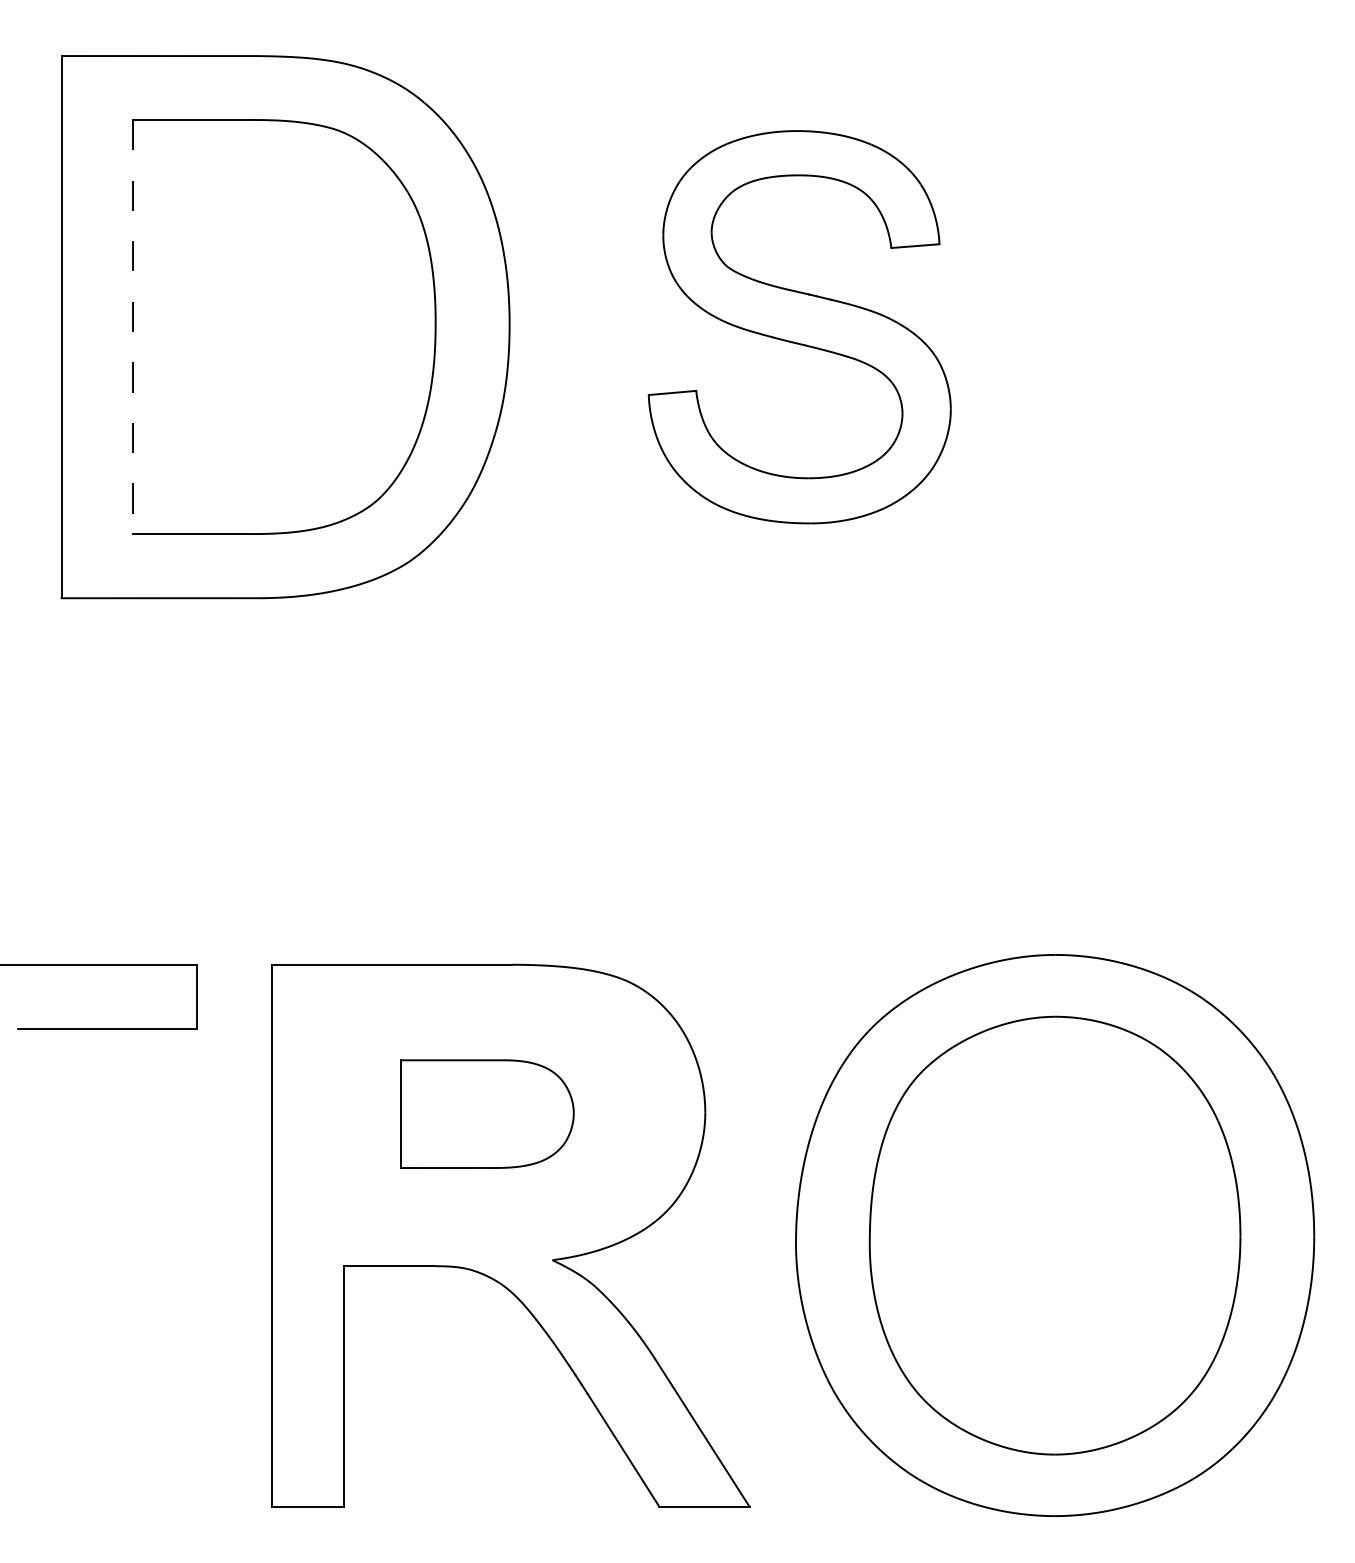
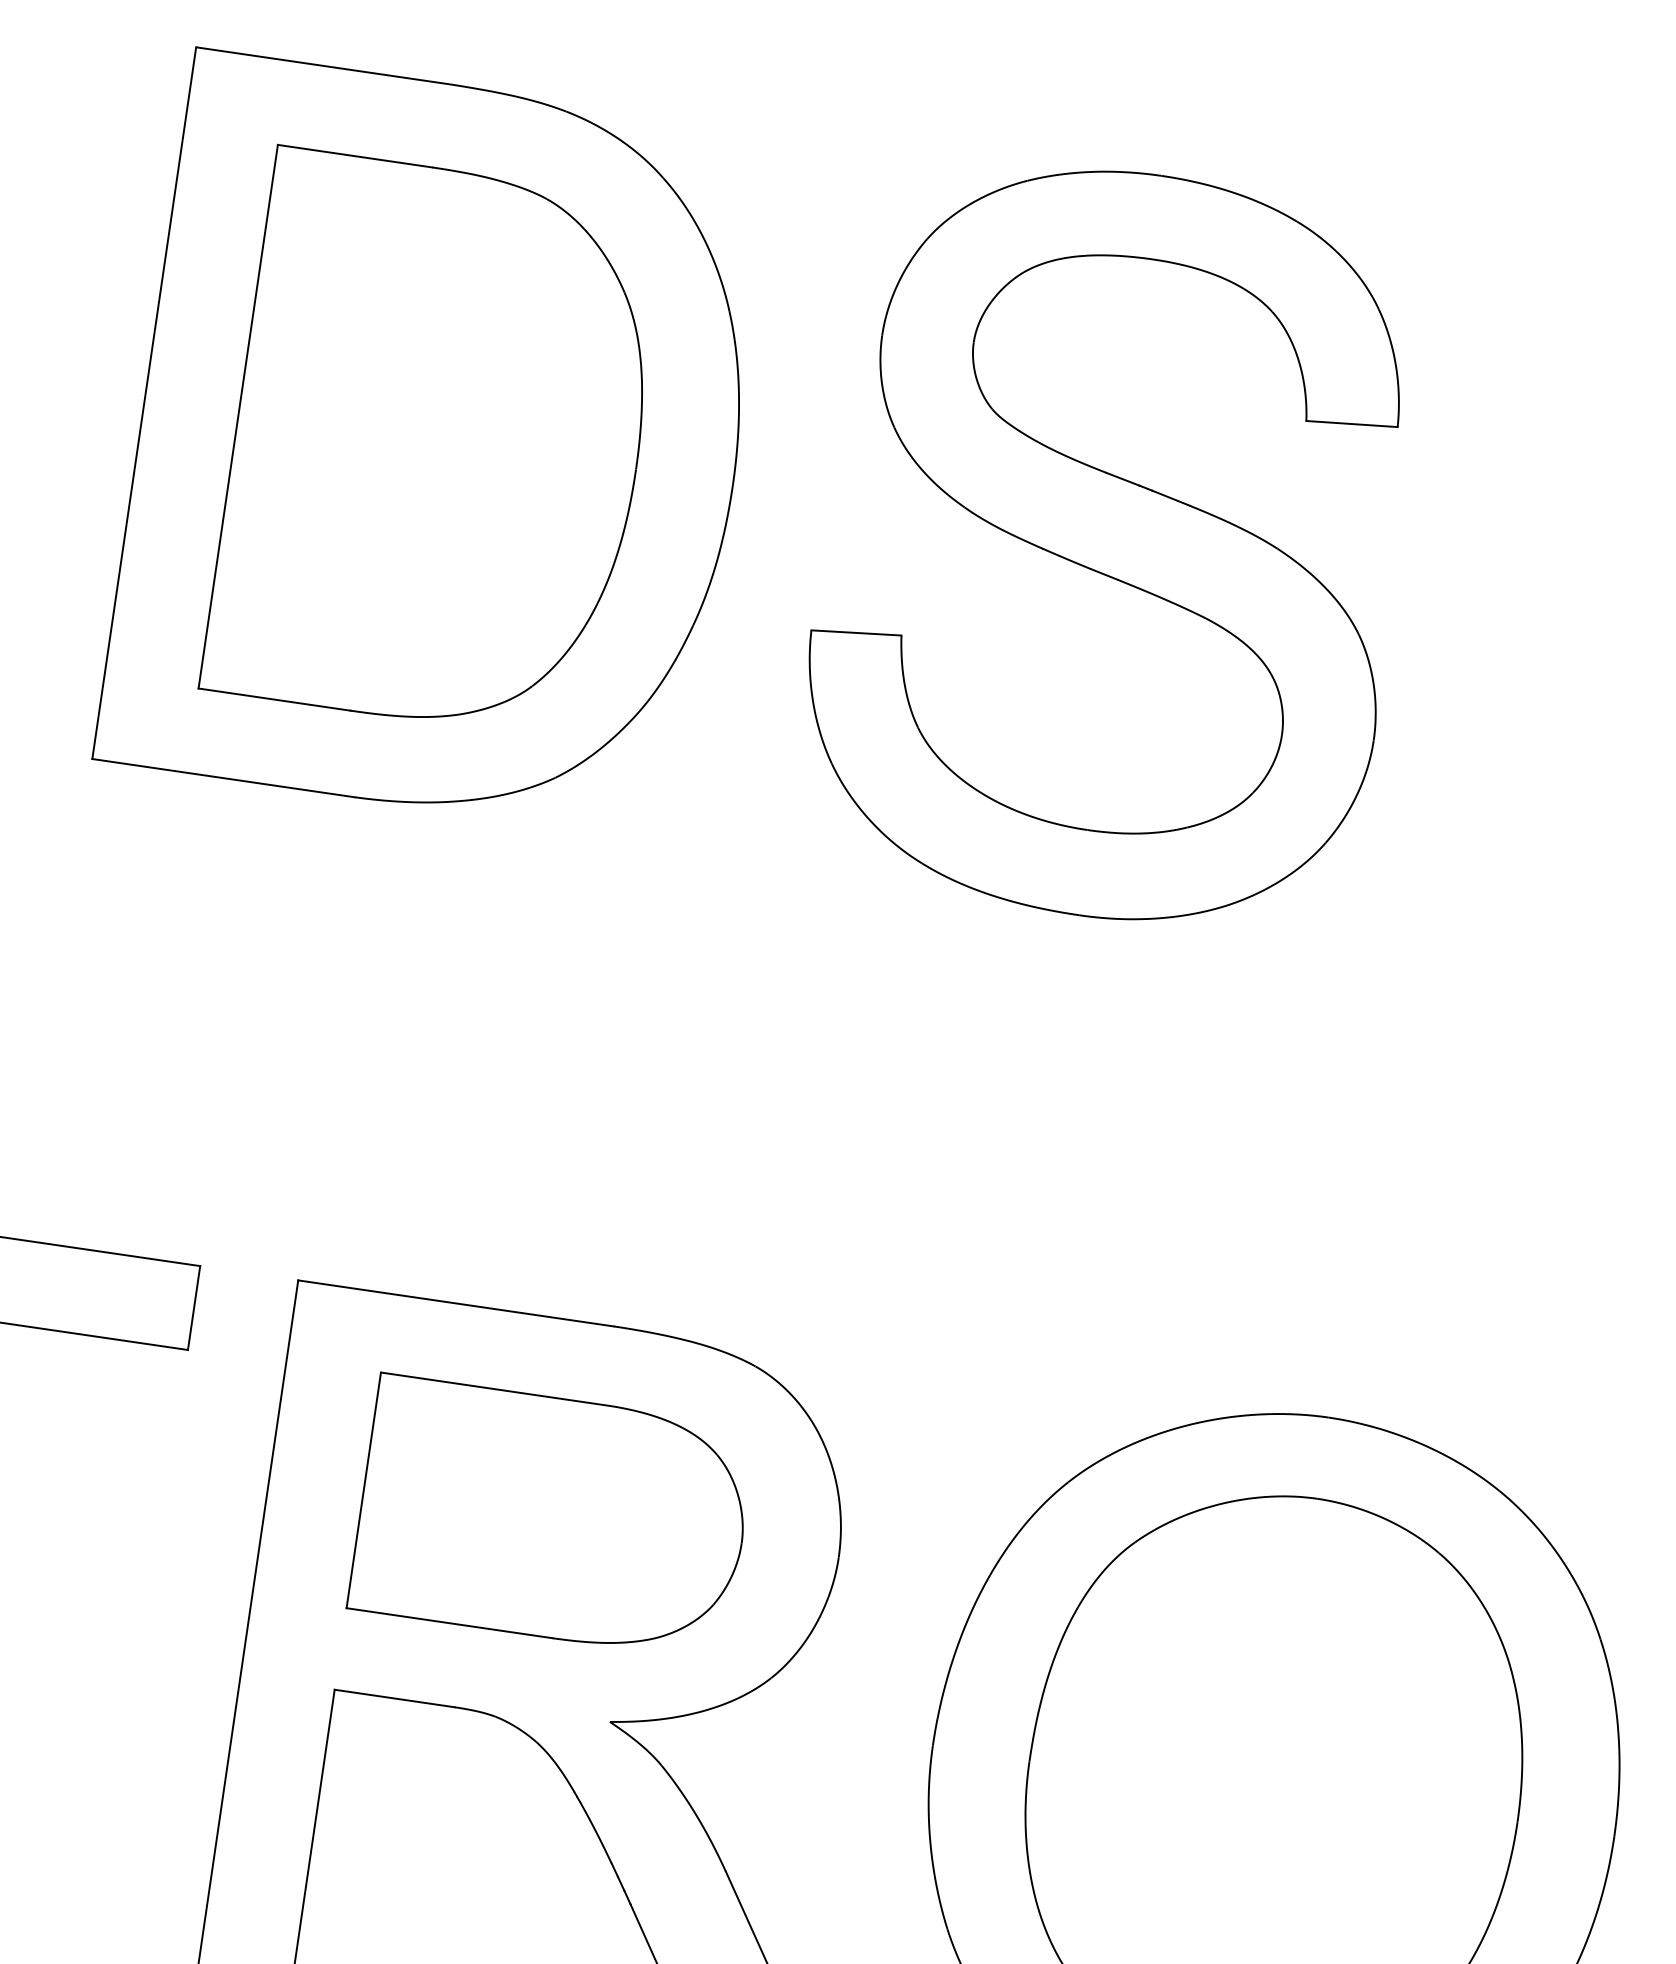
line: (133, 327) -> (238, 417), dashed -> solid
part: (799, 327) -> (1112, 544), size x1.43
part: (487, 1113) -> (552, 1516), size x1.67

